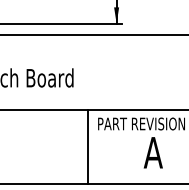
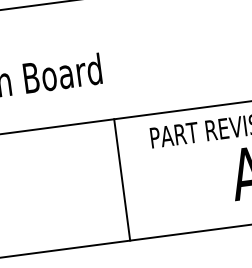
line: (88, 146) -> (122, 179), moved

